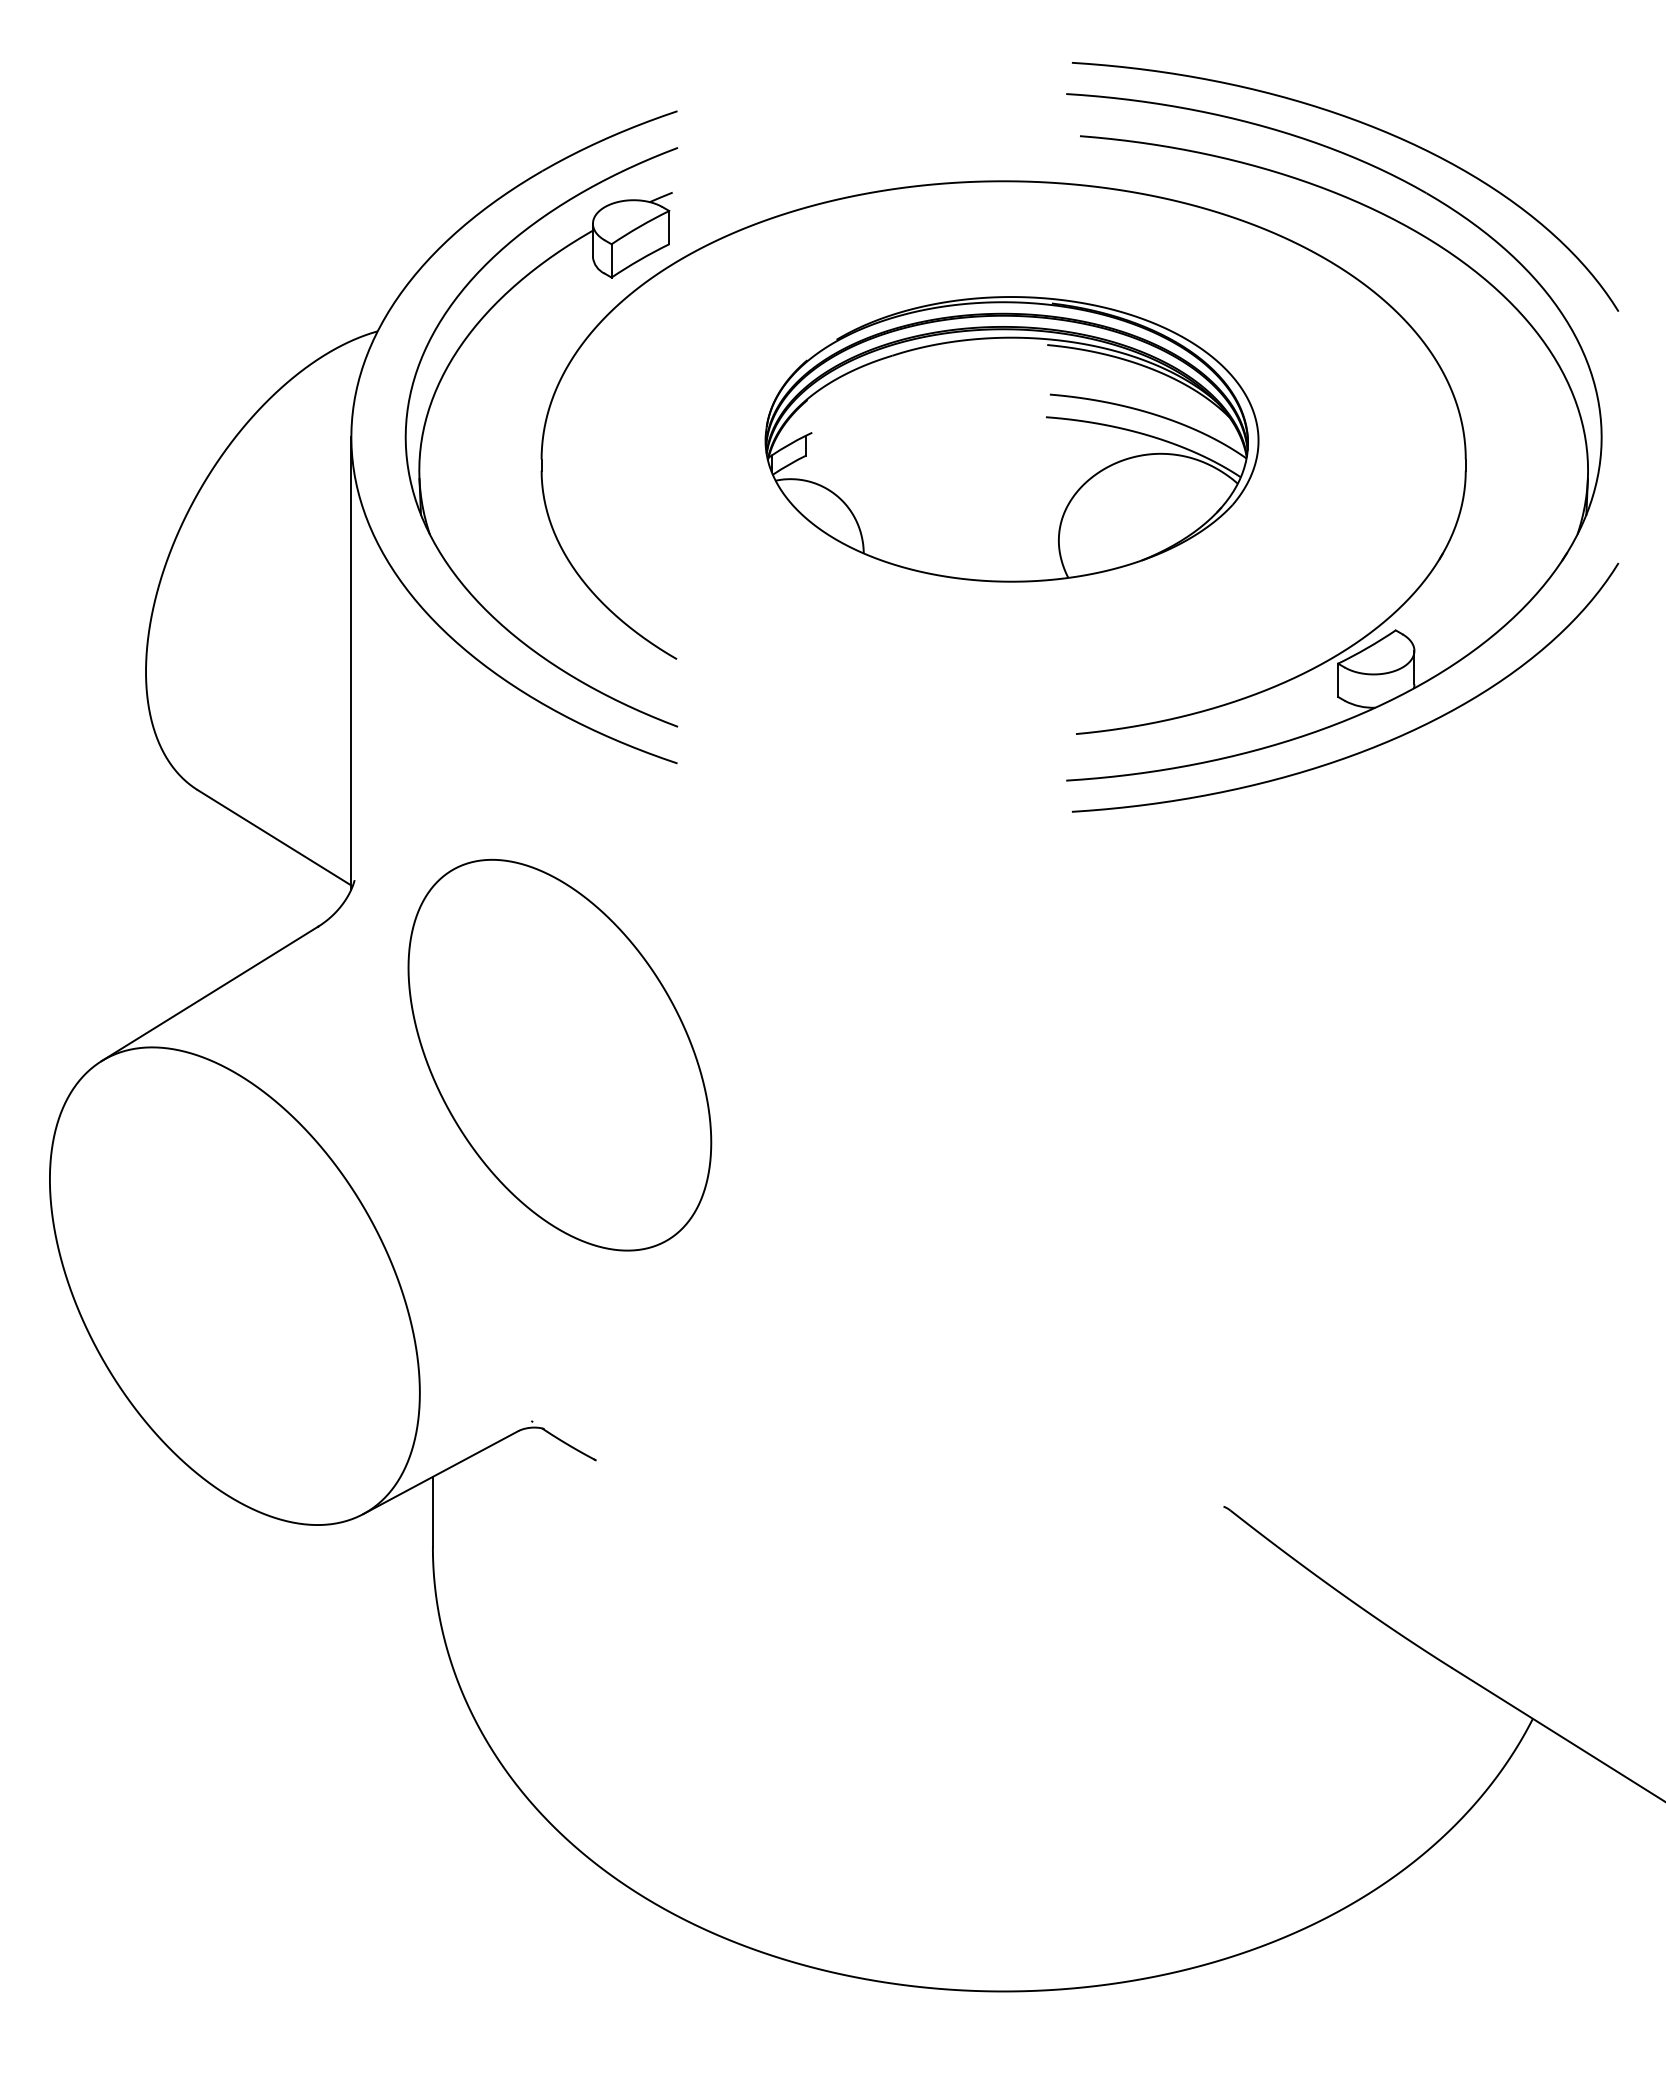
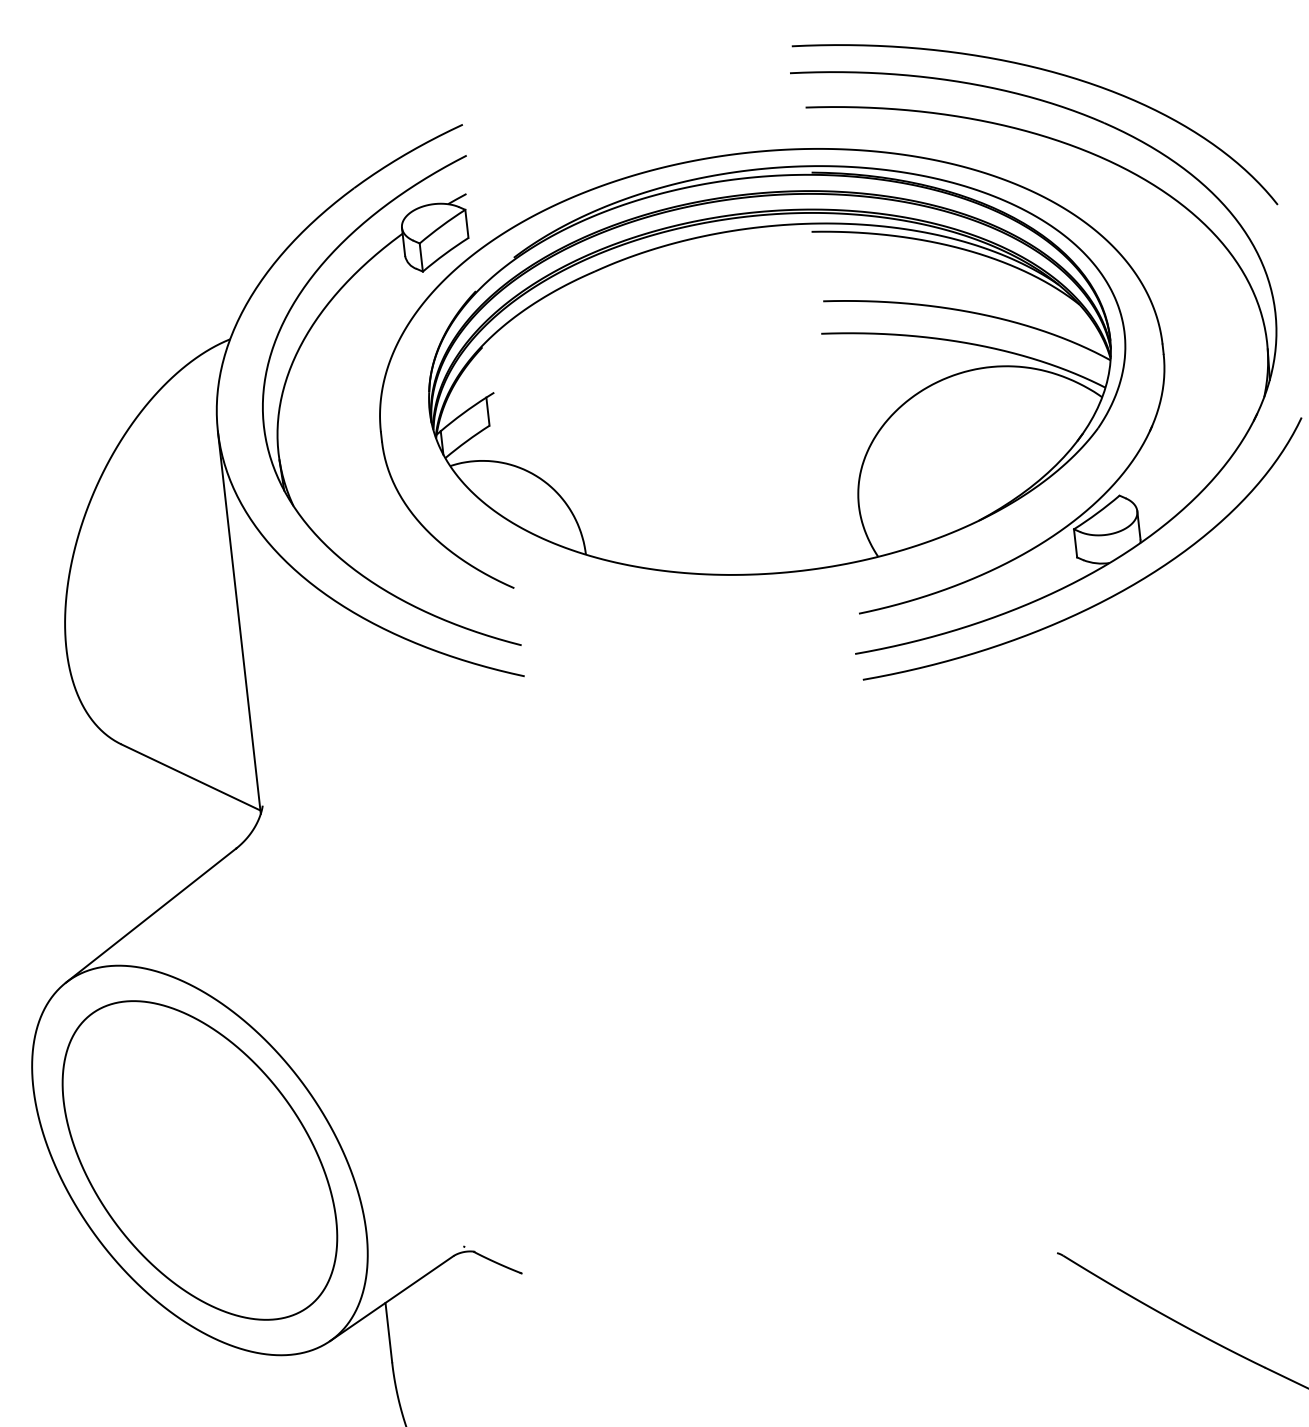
part: (1011, 439) -> (776, 370), size x1.67
part: (559, 1054) -> (199, 1159), moved

